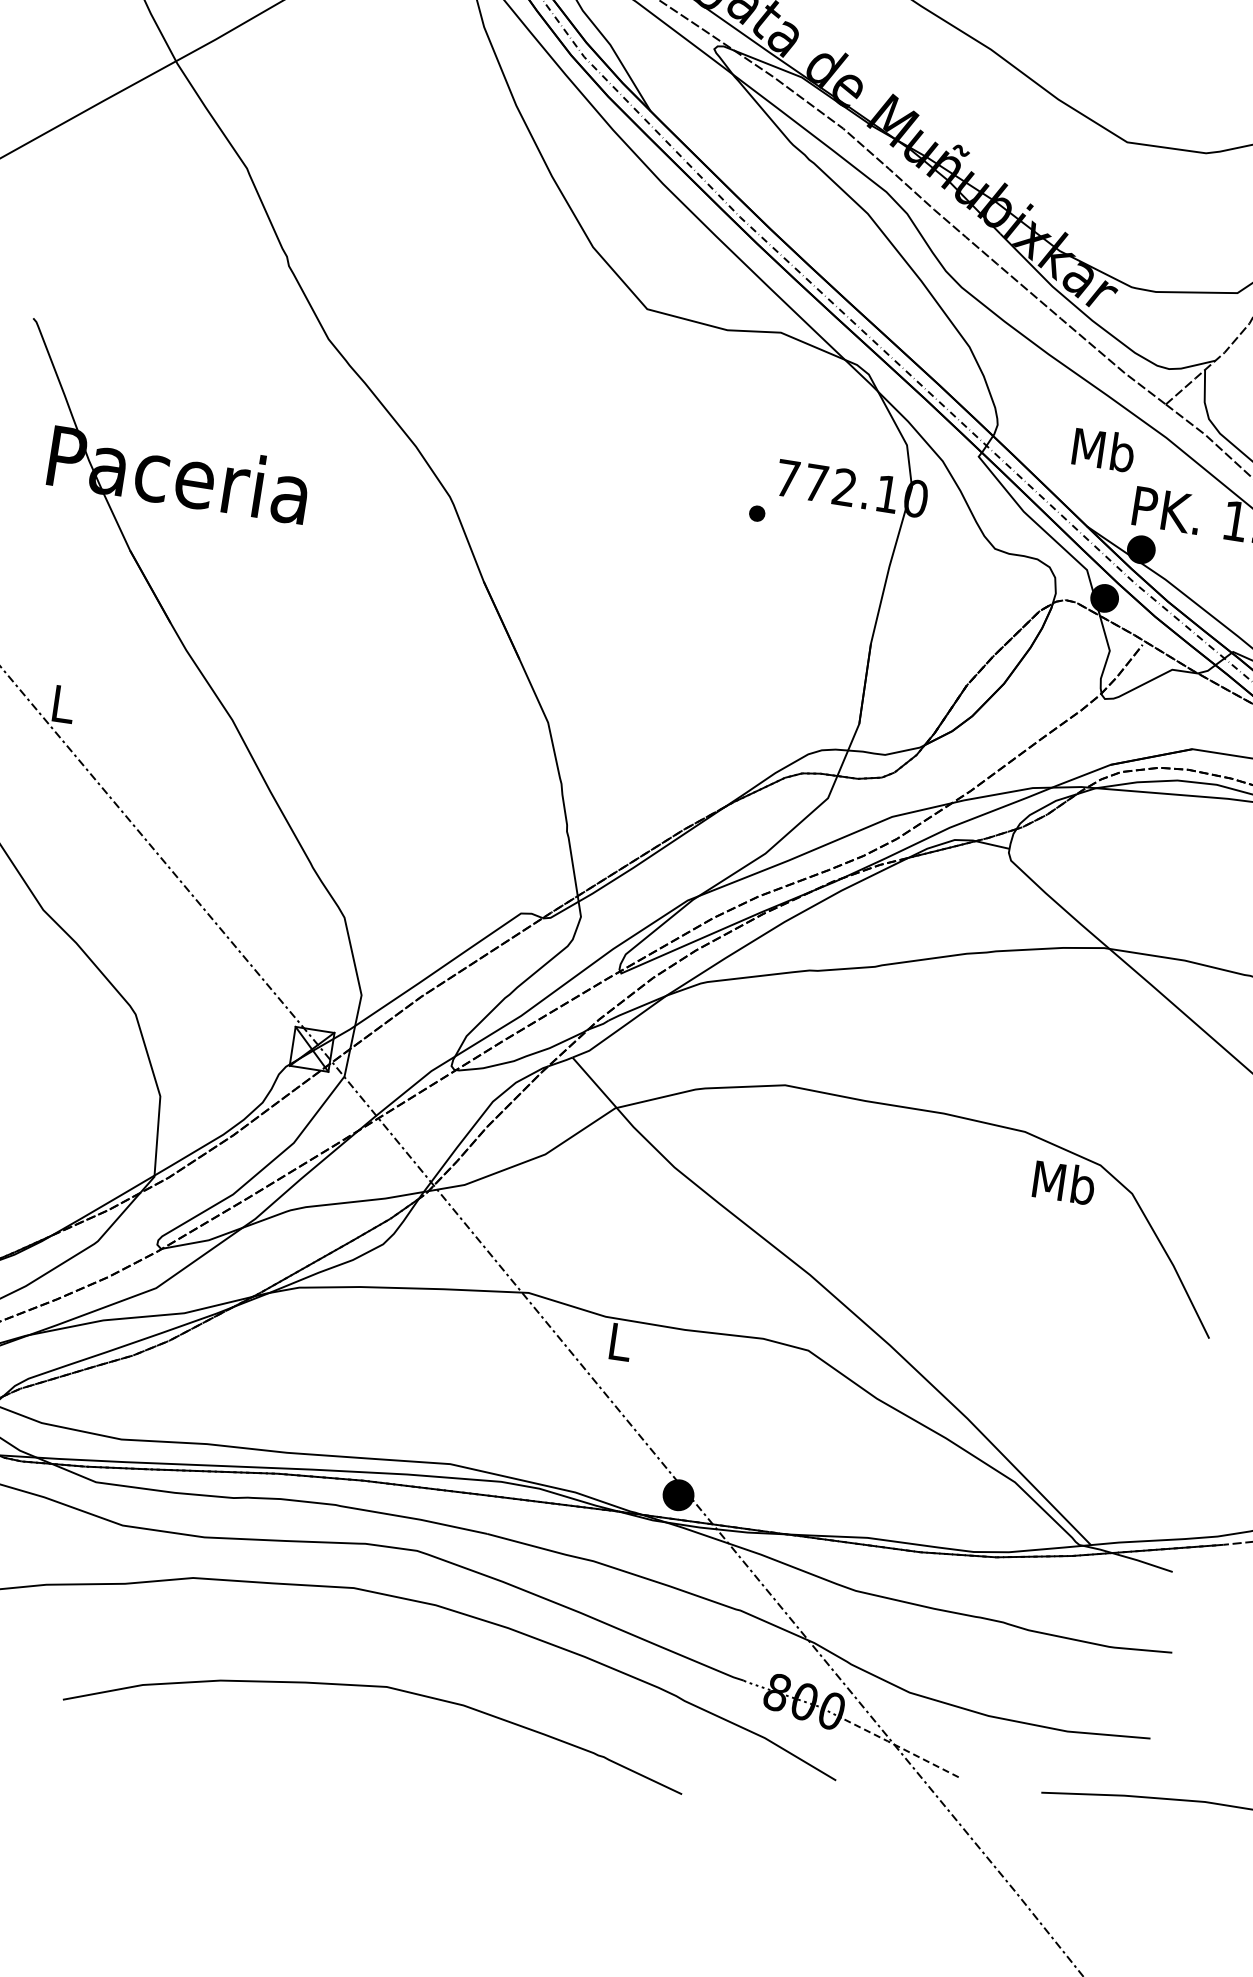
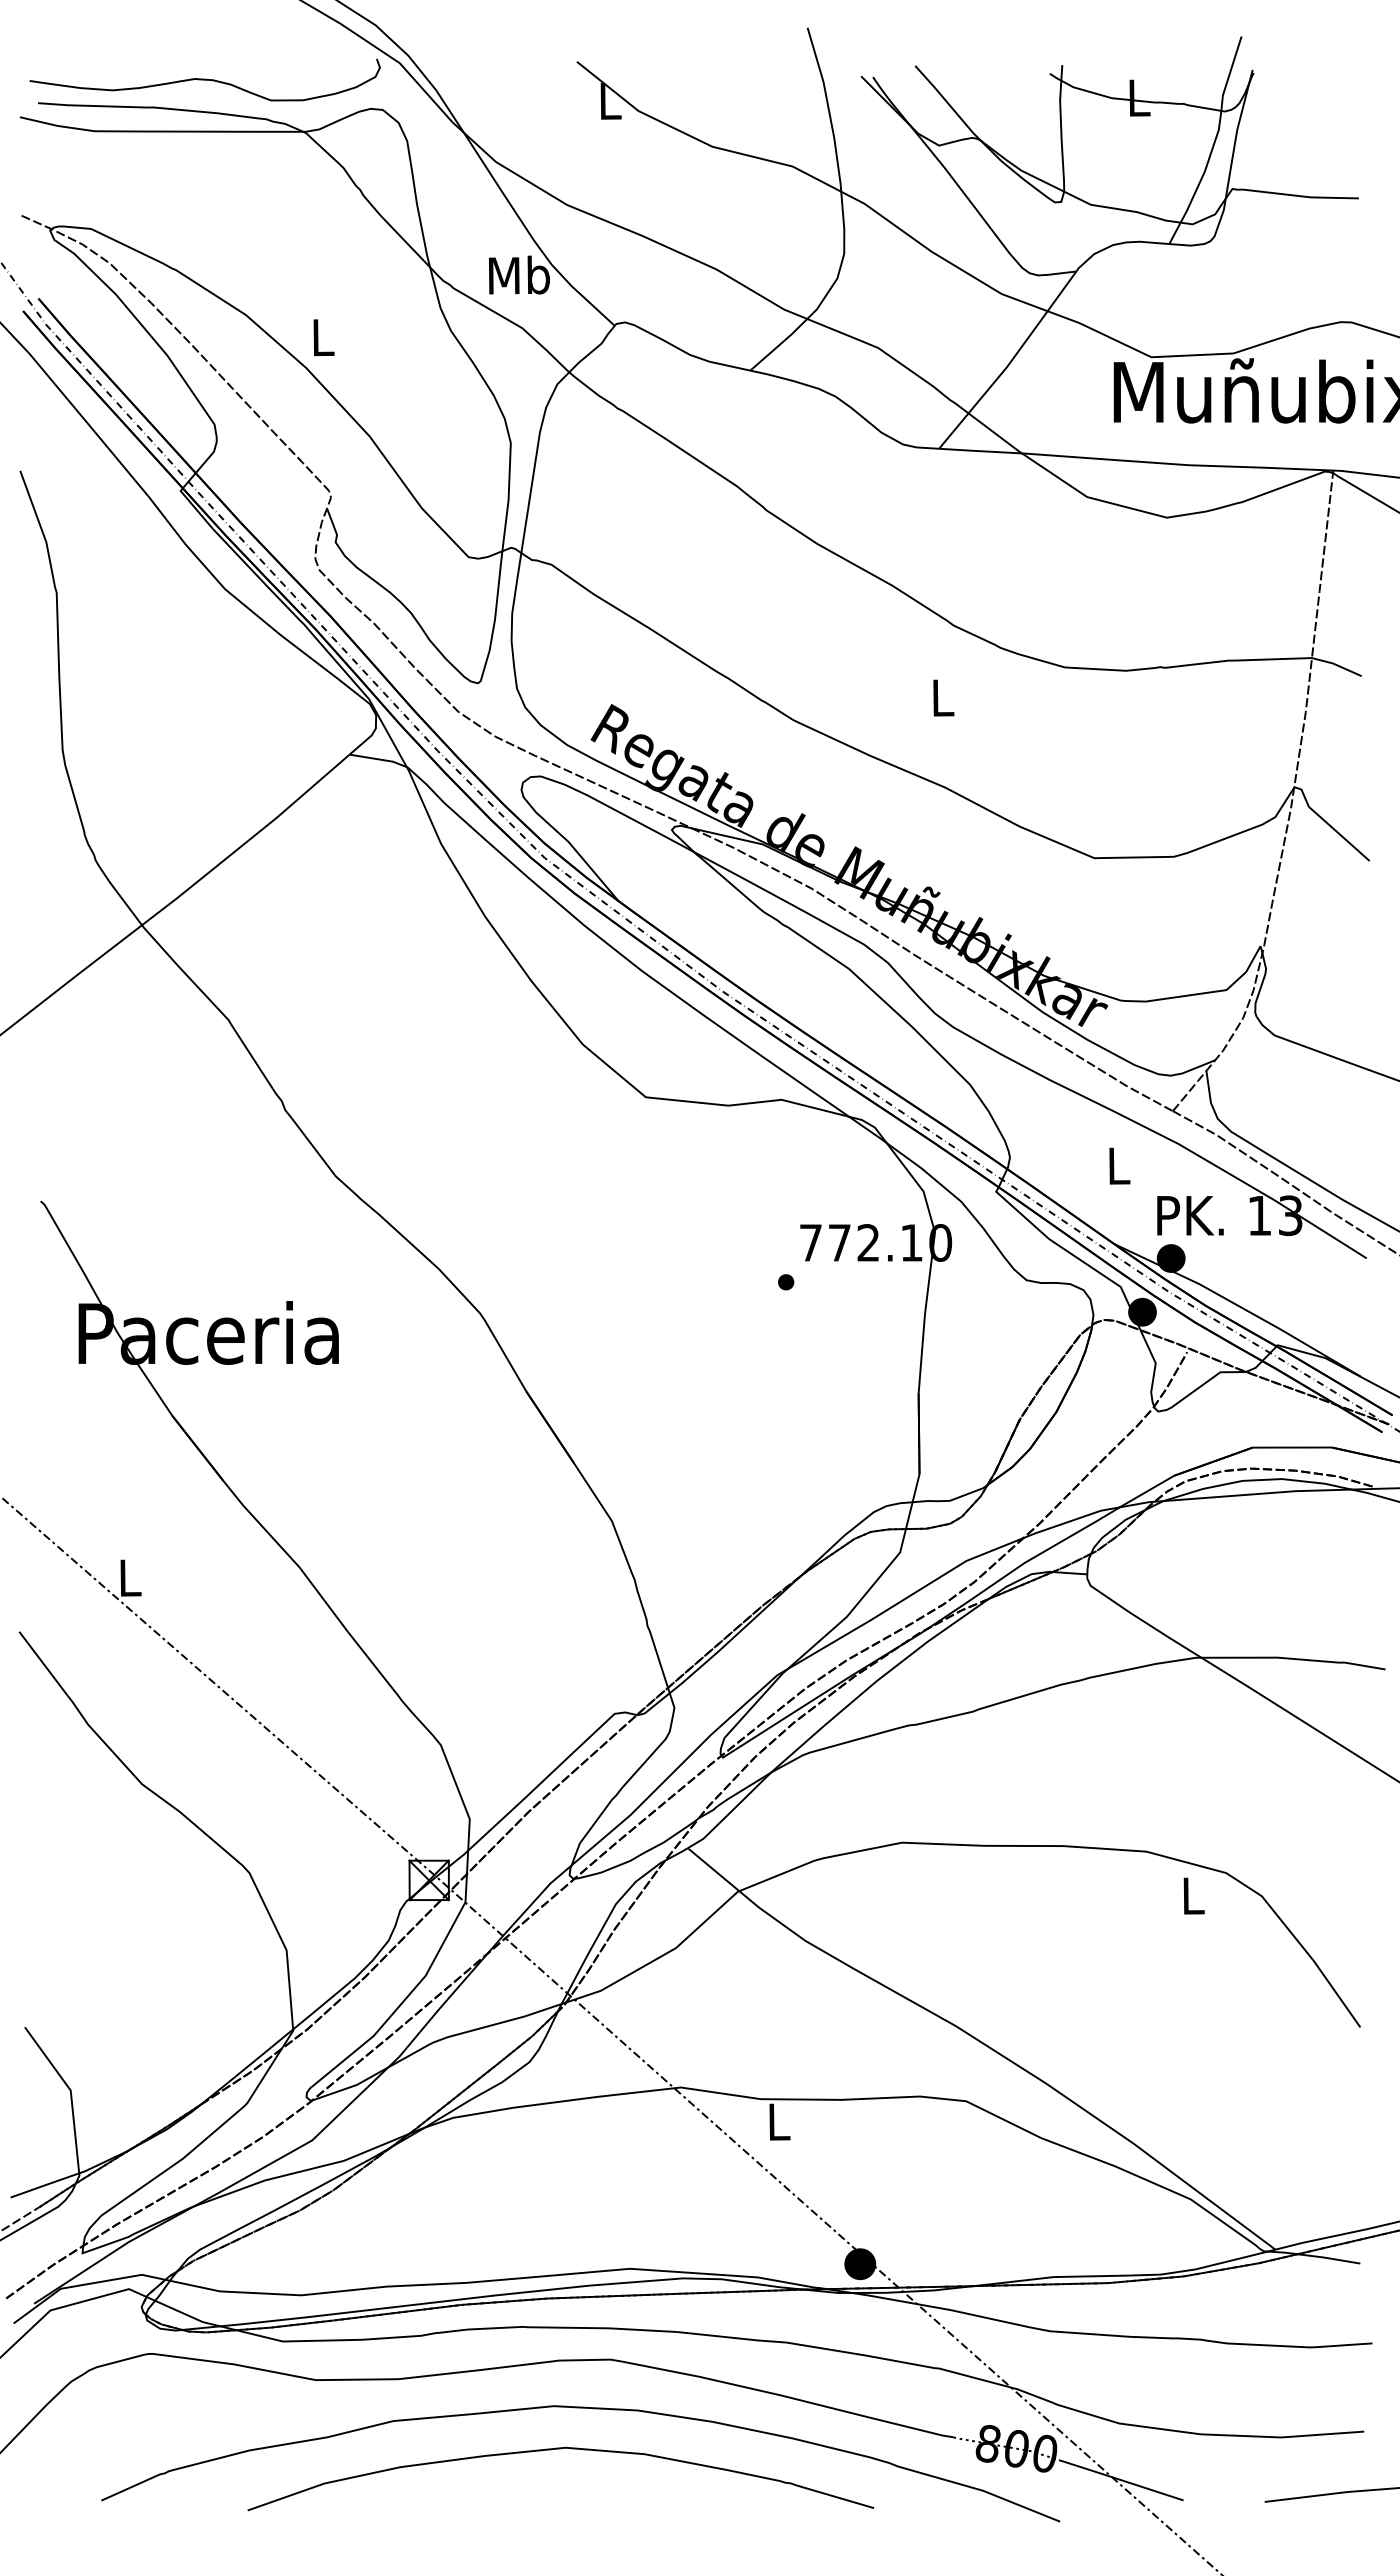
text: (1103, 449) -> (1118, 1165), Mb -> L
text: (1063, 1182) -> (1192, 1895), Mb -> L
curve: (381, 1687) -> (560, 2449), moved
line: (903, 1749) -> (1121, 2480), dashed -> solid

